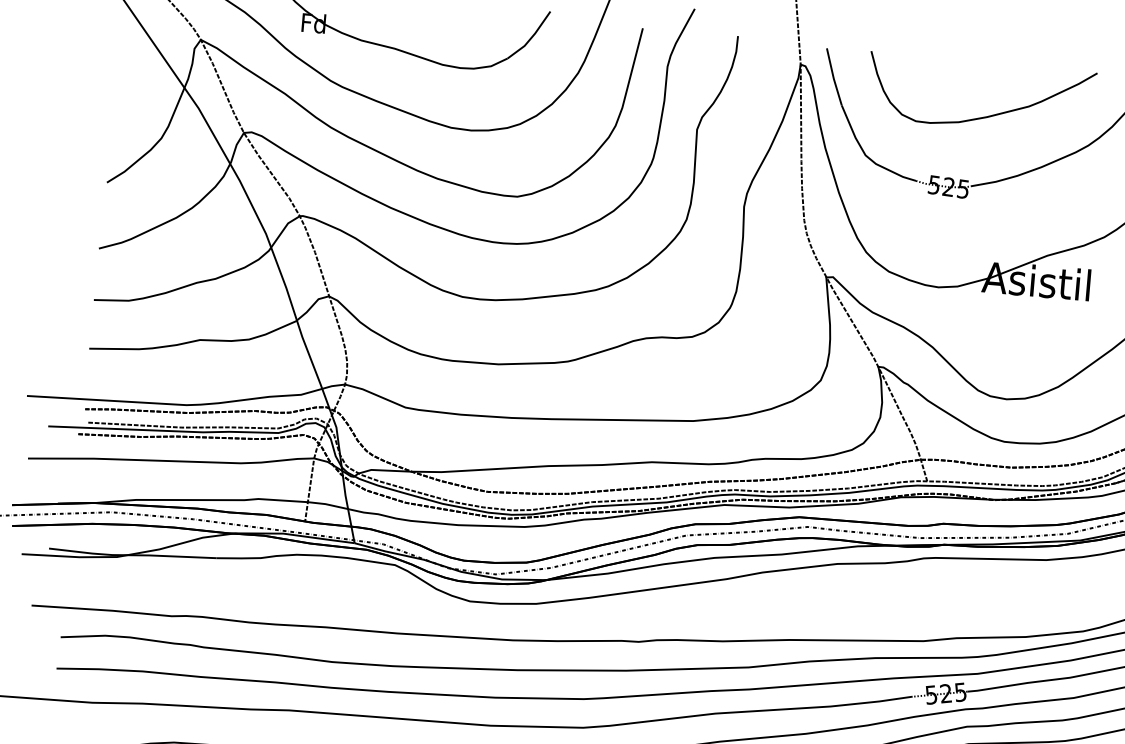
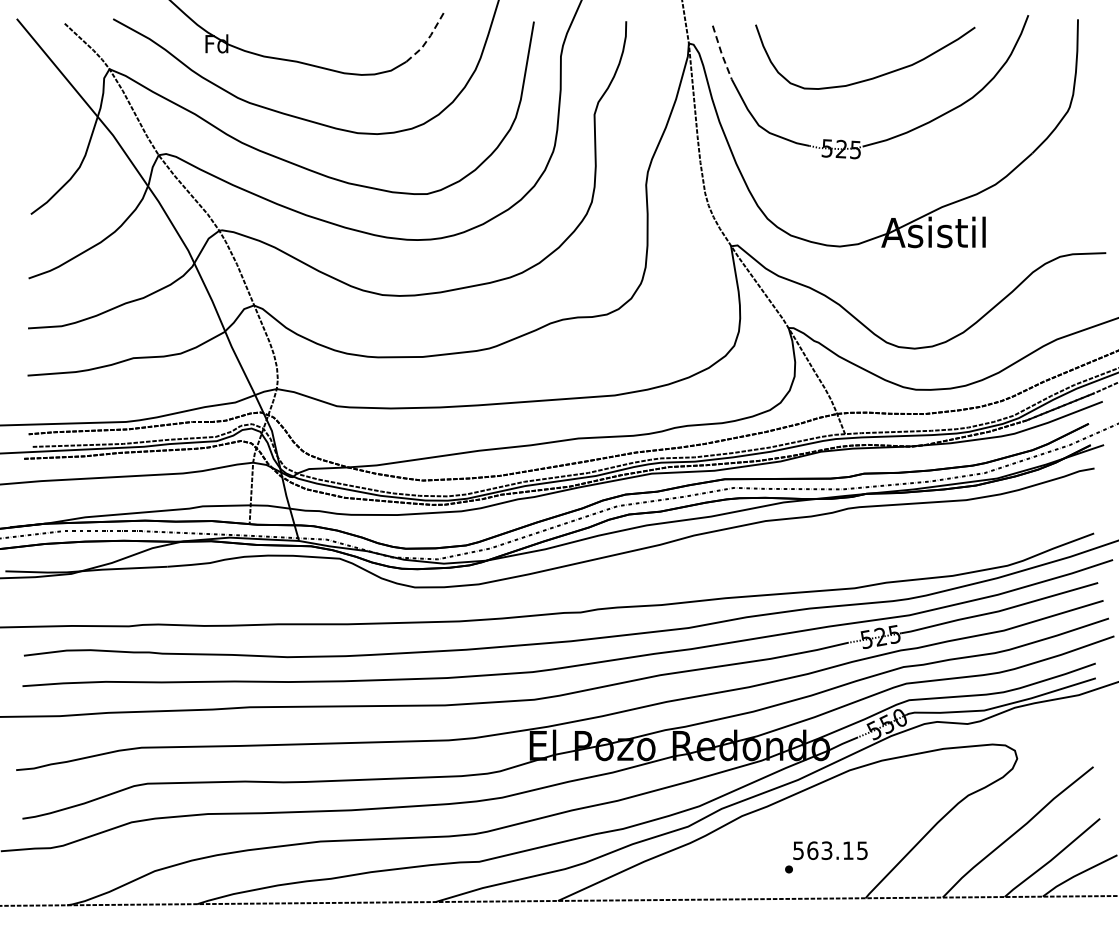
line: (531, 37) -> (427, 39), solid -> dashed
line: (833, 77) -> (721, 53), solid -> dashed

